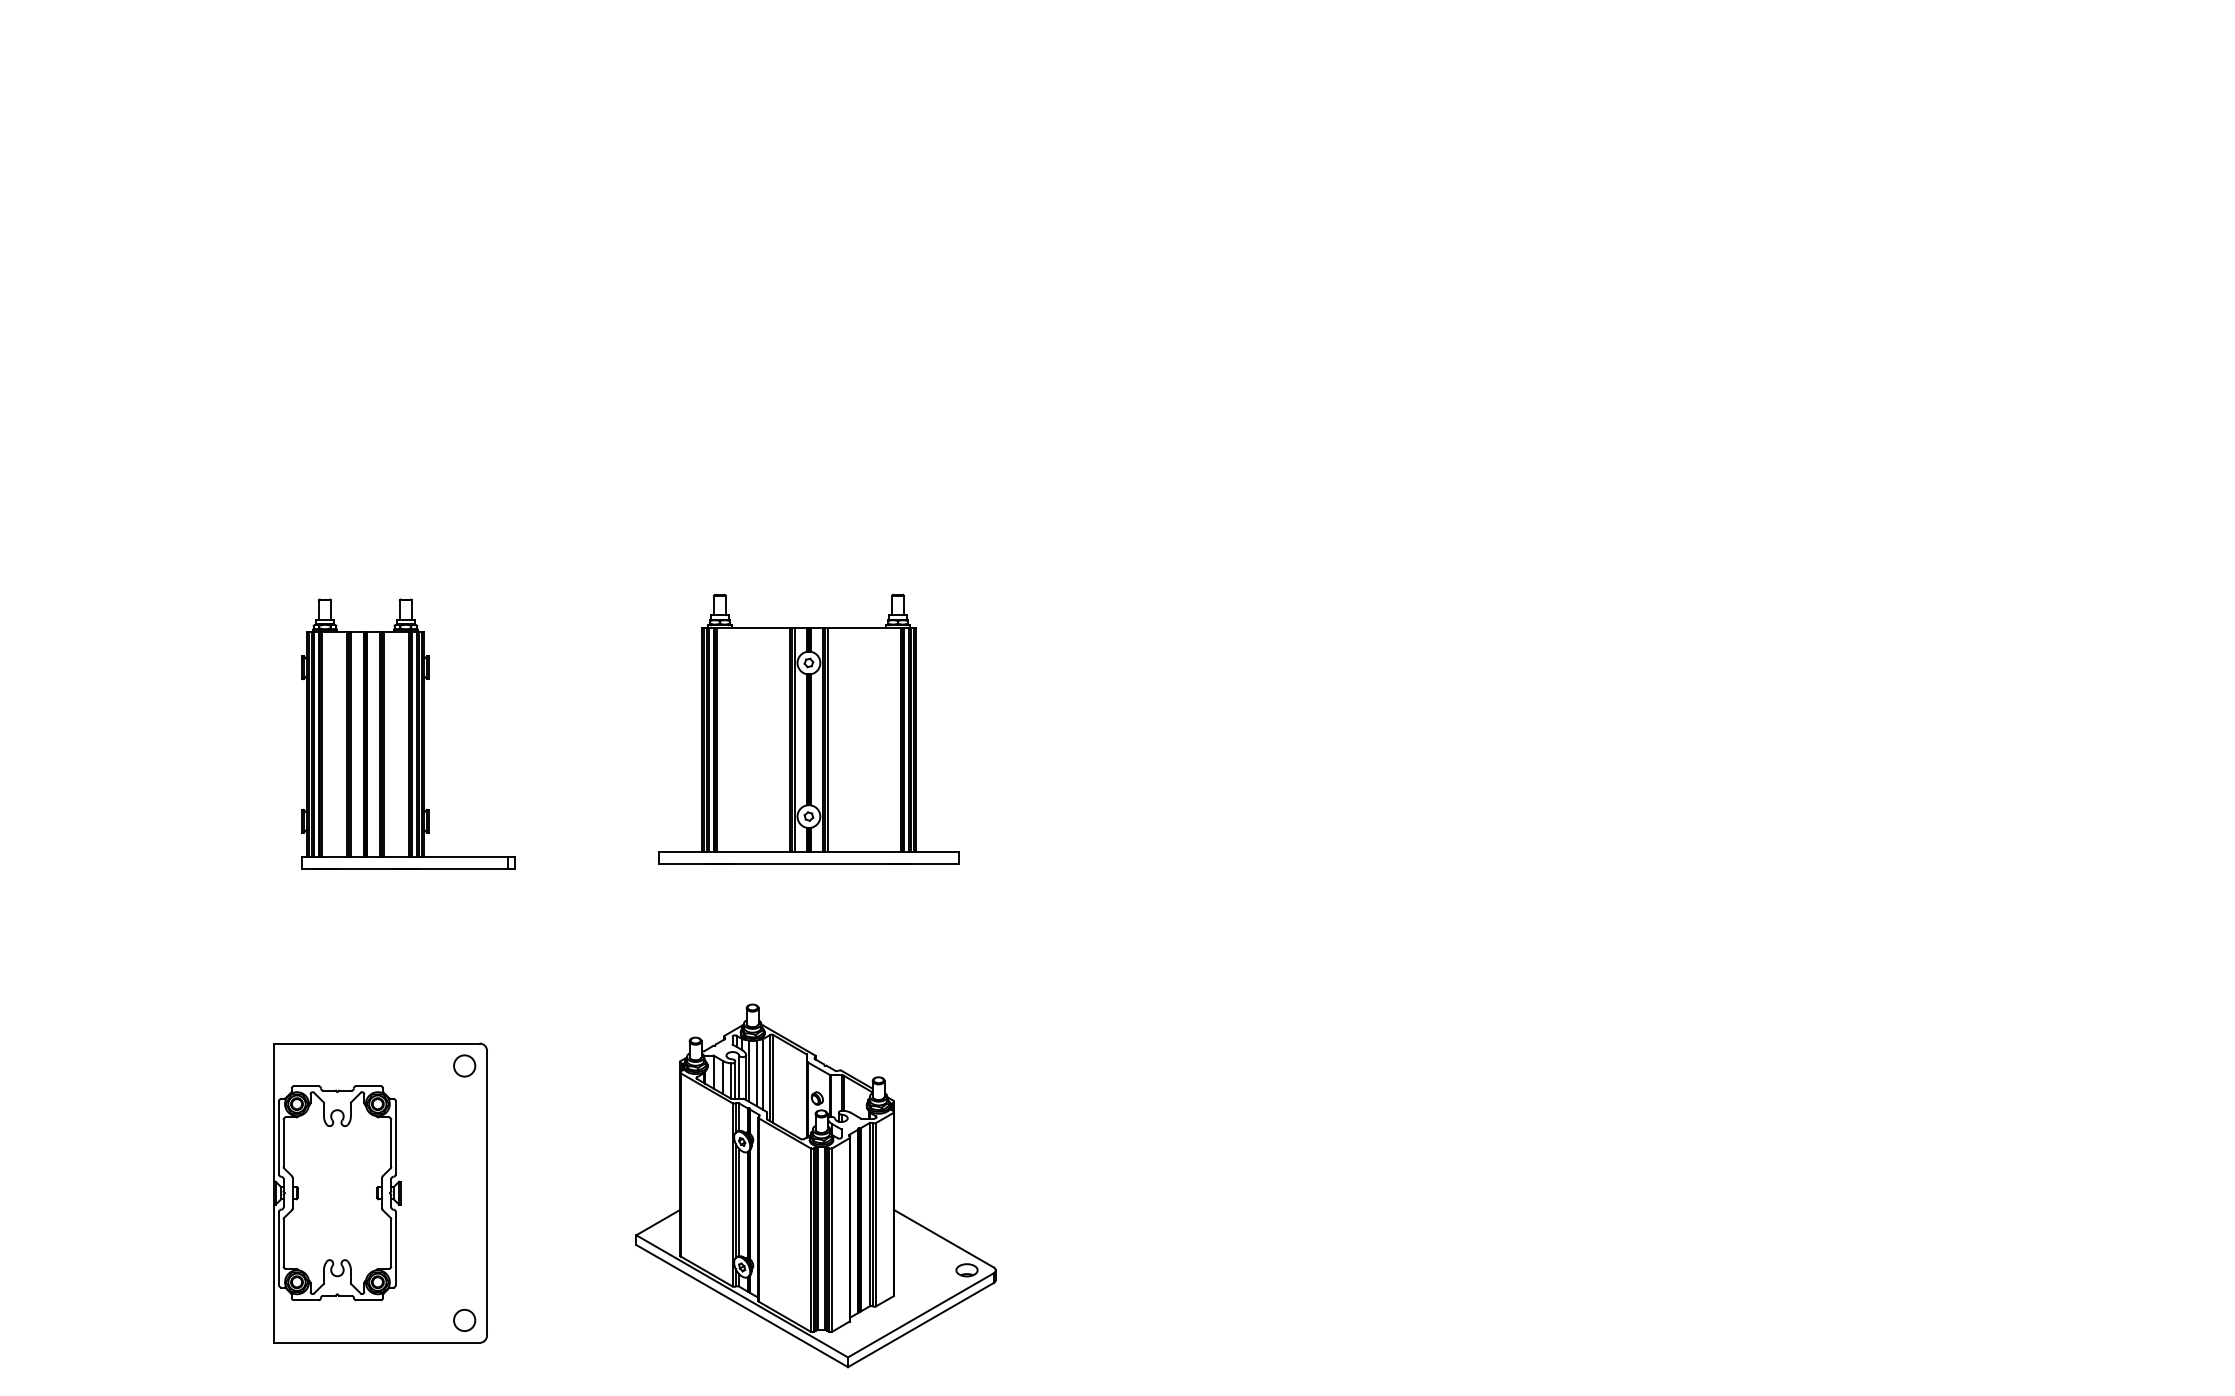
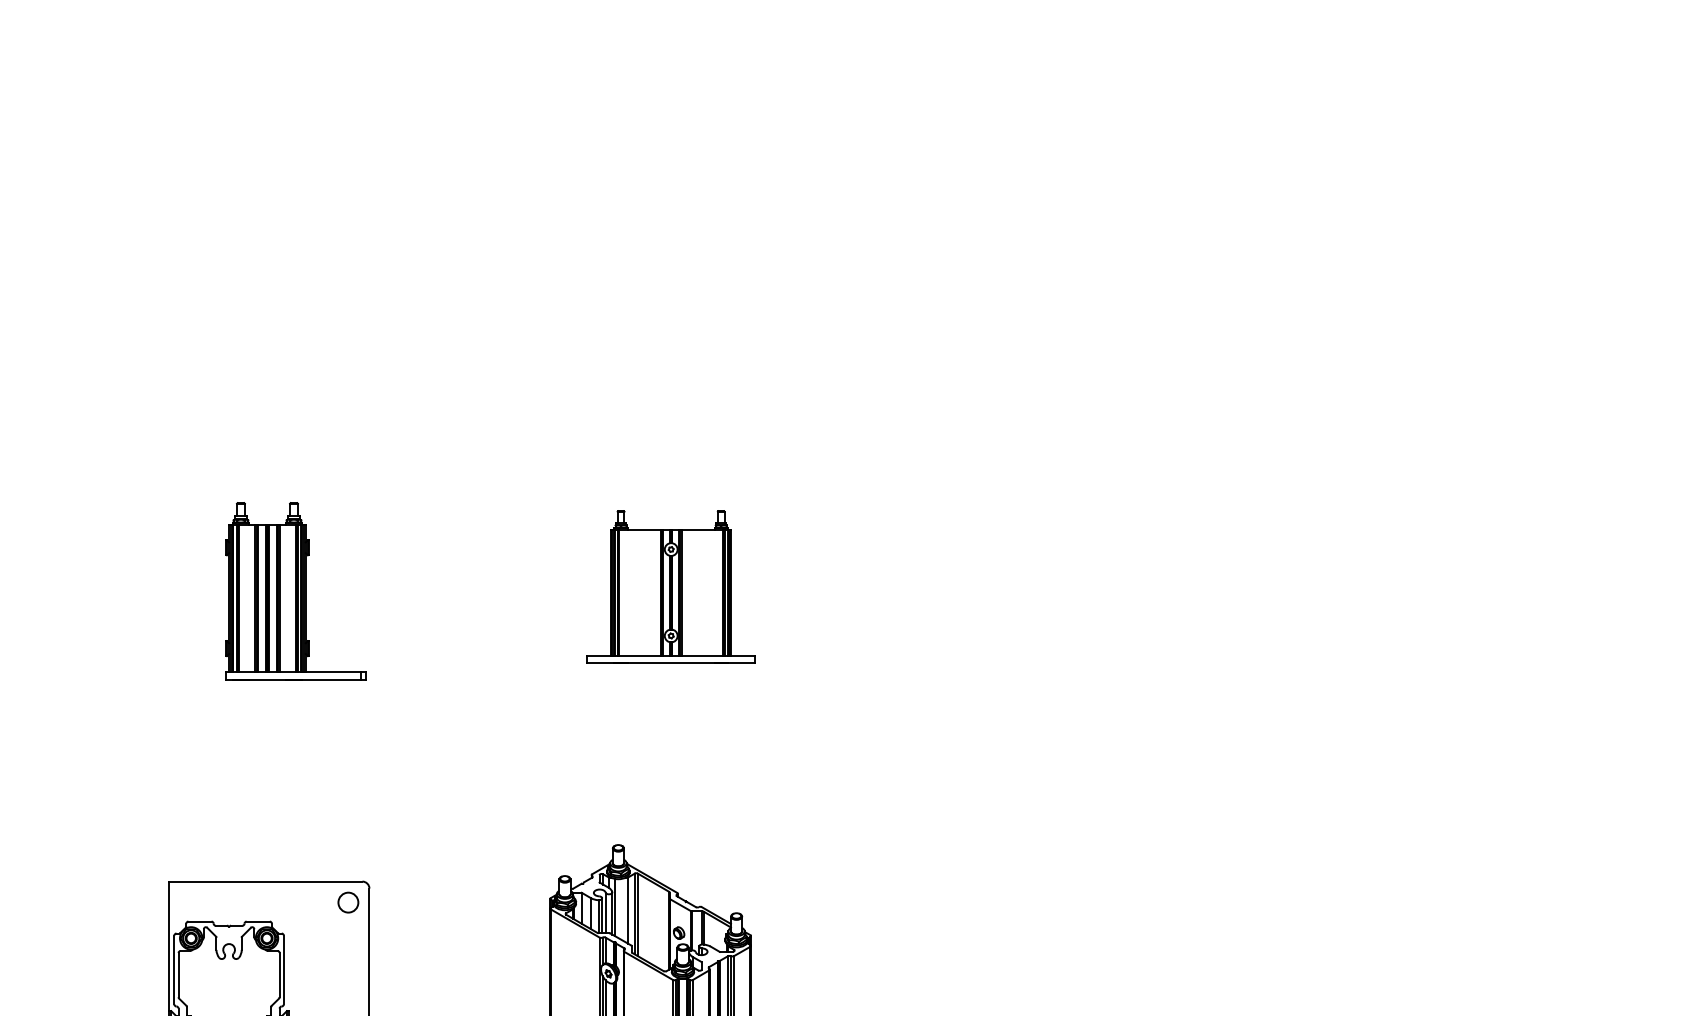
part: (808, 728) -> (670, 586), size x0.6
part: (408, 733) -> (295, 590), size x0.7
line: (756, 1073) -> (622, 909), removed

